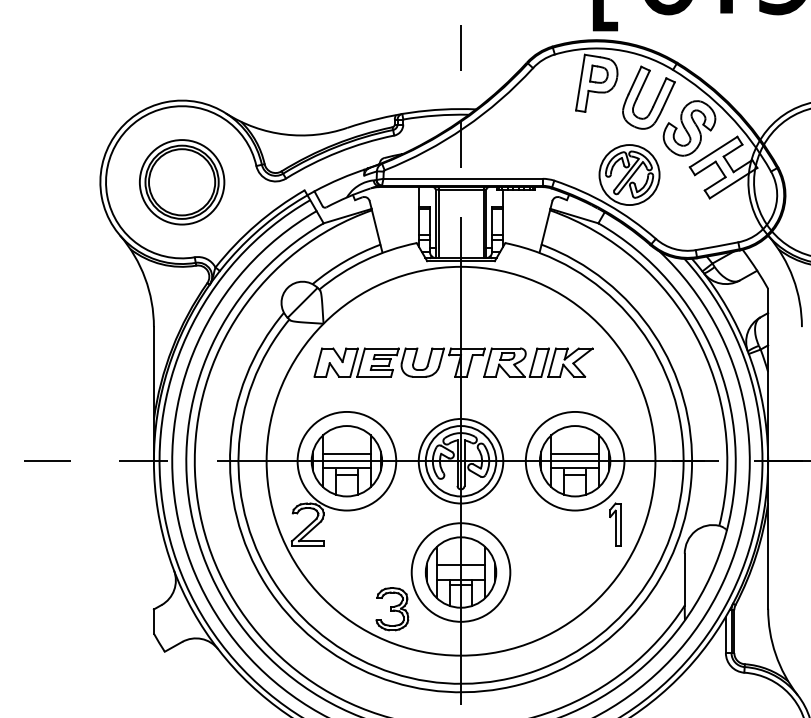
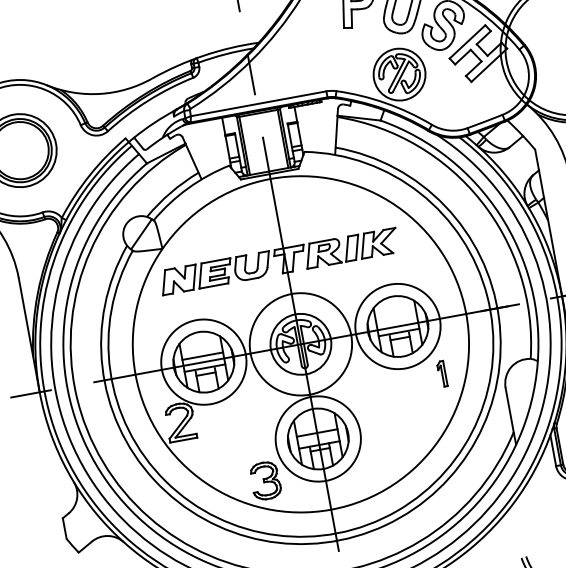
line: (575, 454) -> (397, 320), removed
circle: (460, 460) -> (300, 343), size x1.4
part: (615, 524) -> (442, 374), size x0.7

